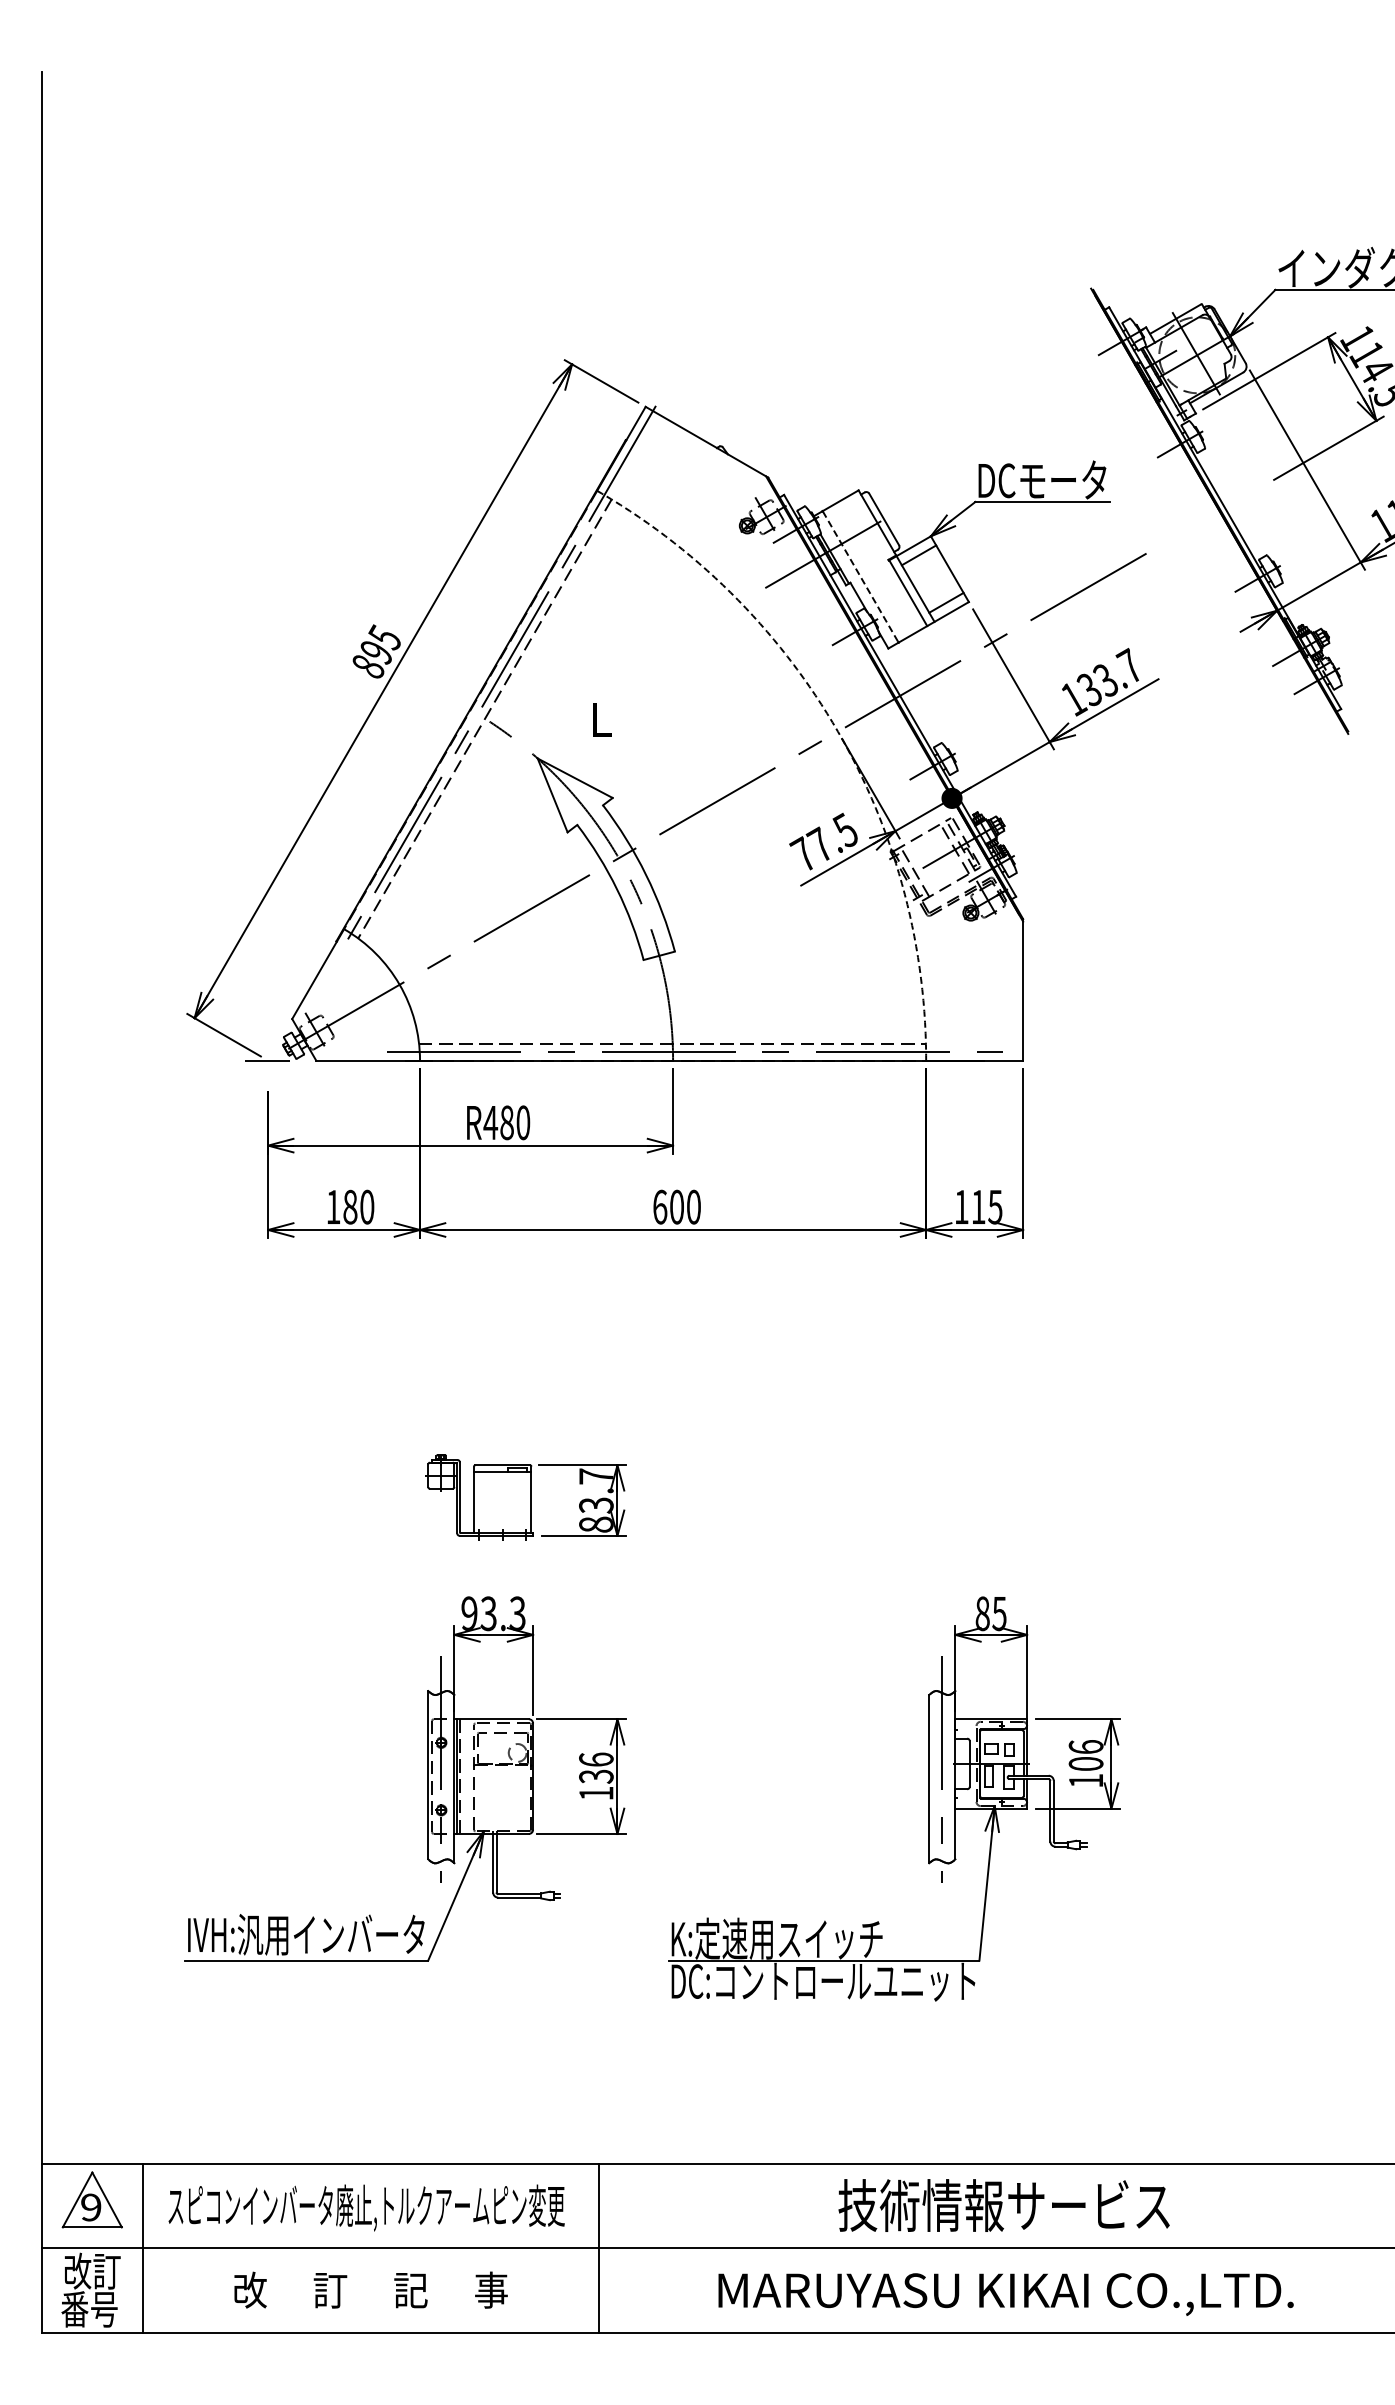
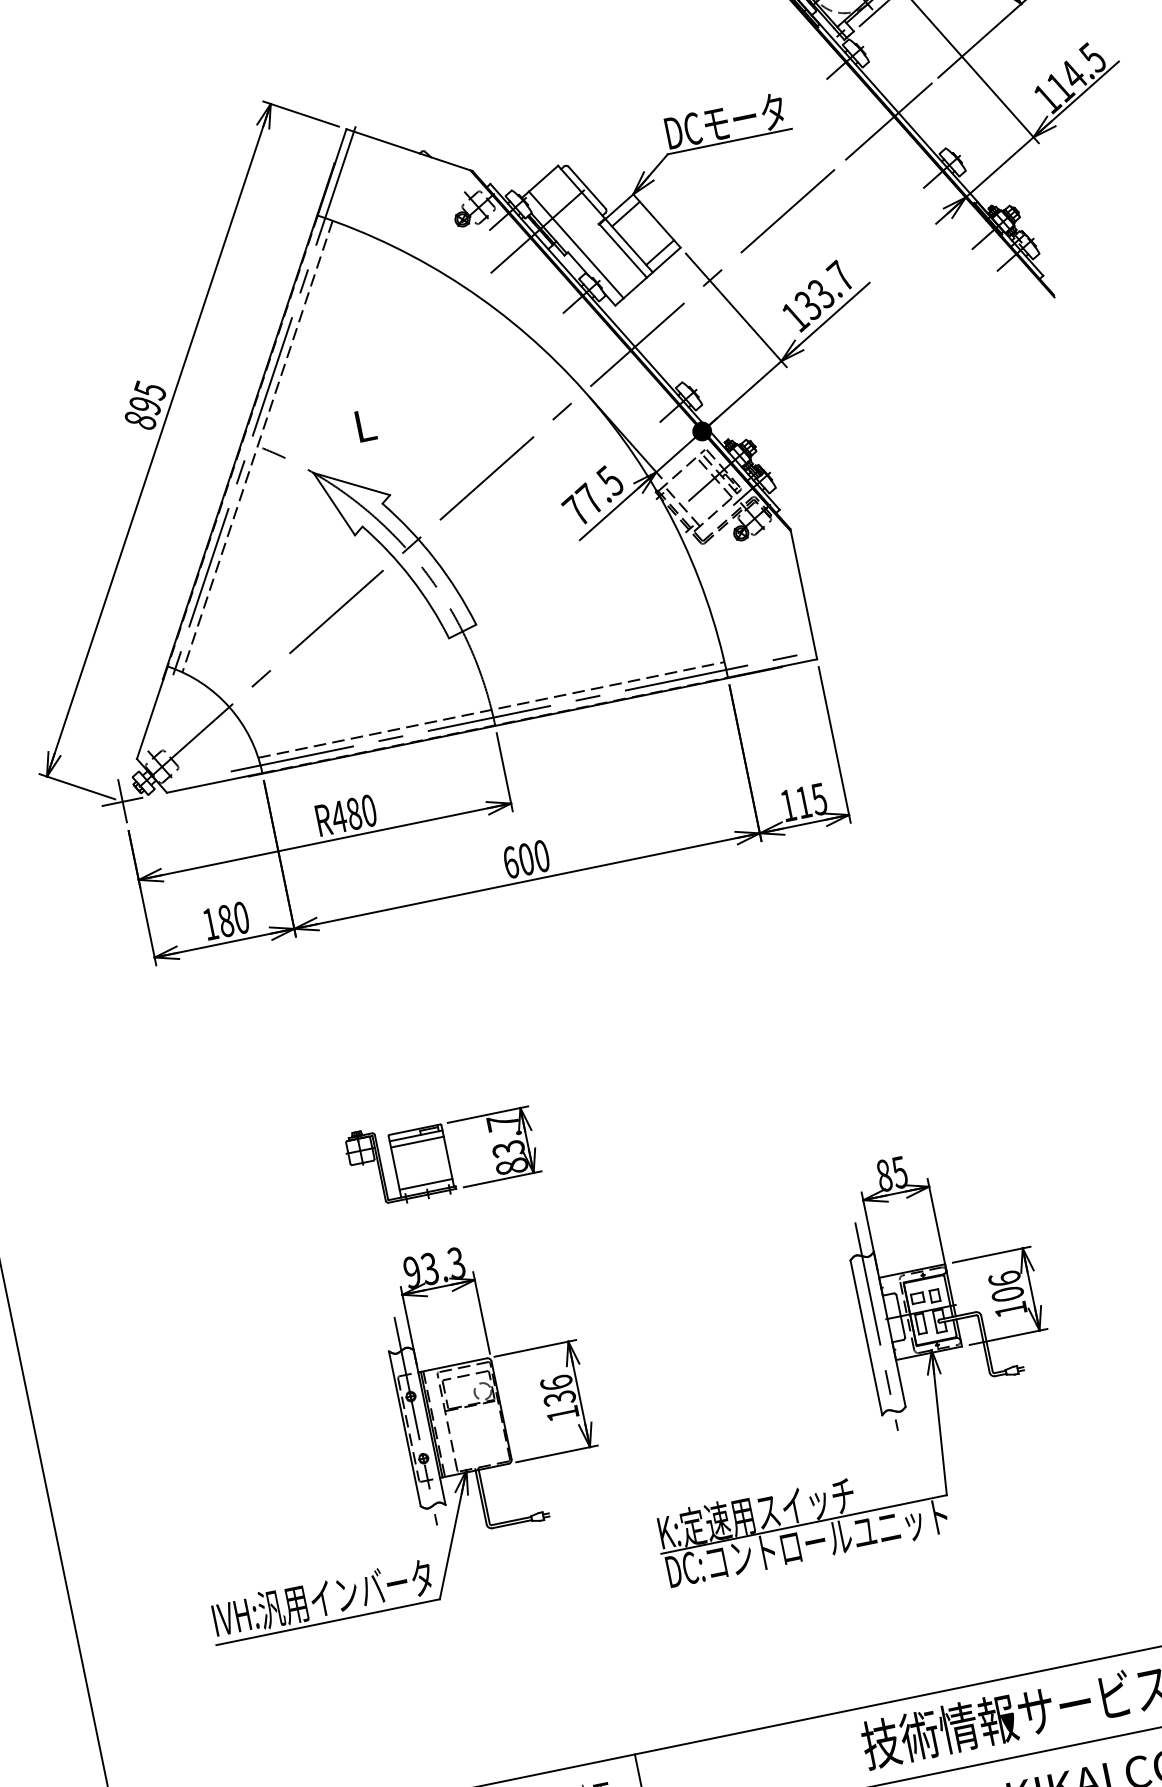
line: (1212, 515) -> (888, 122), added
line: (860, 577) -> (576, 245), dashed -> solid
arc: (838, 731) -> (585, 391), dashed -> solid
line: (268, 1059) -> (122, 800), added
line: (502, 1478) -> (417, 1141), added
line: (502, 1524) -> (425, 1184), added

